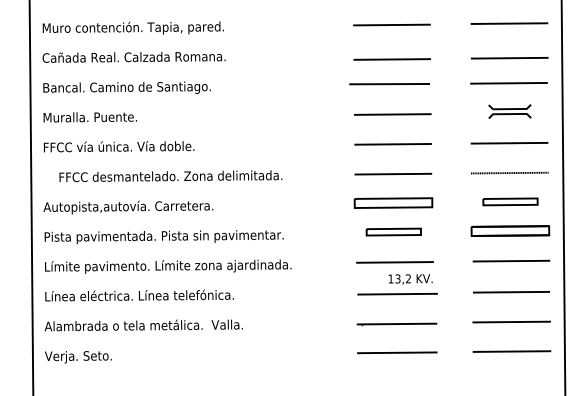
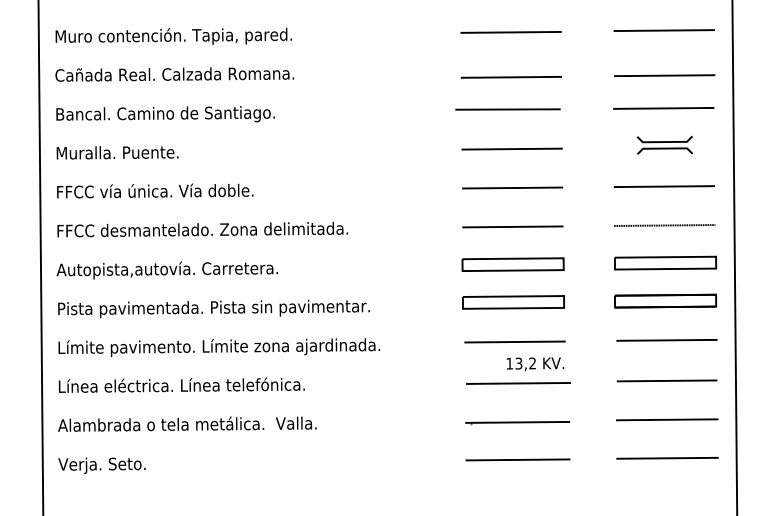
text: (170, 176) -> (202, 229), moved
part: (510, 201) -> (665, 262), size x1.43
part: (393, 232) -> (513, 302), size x1.43

